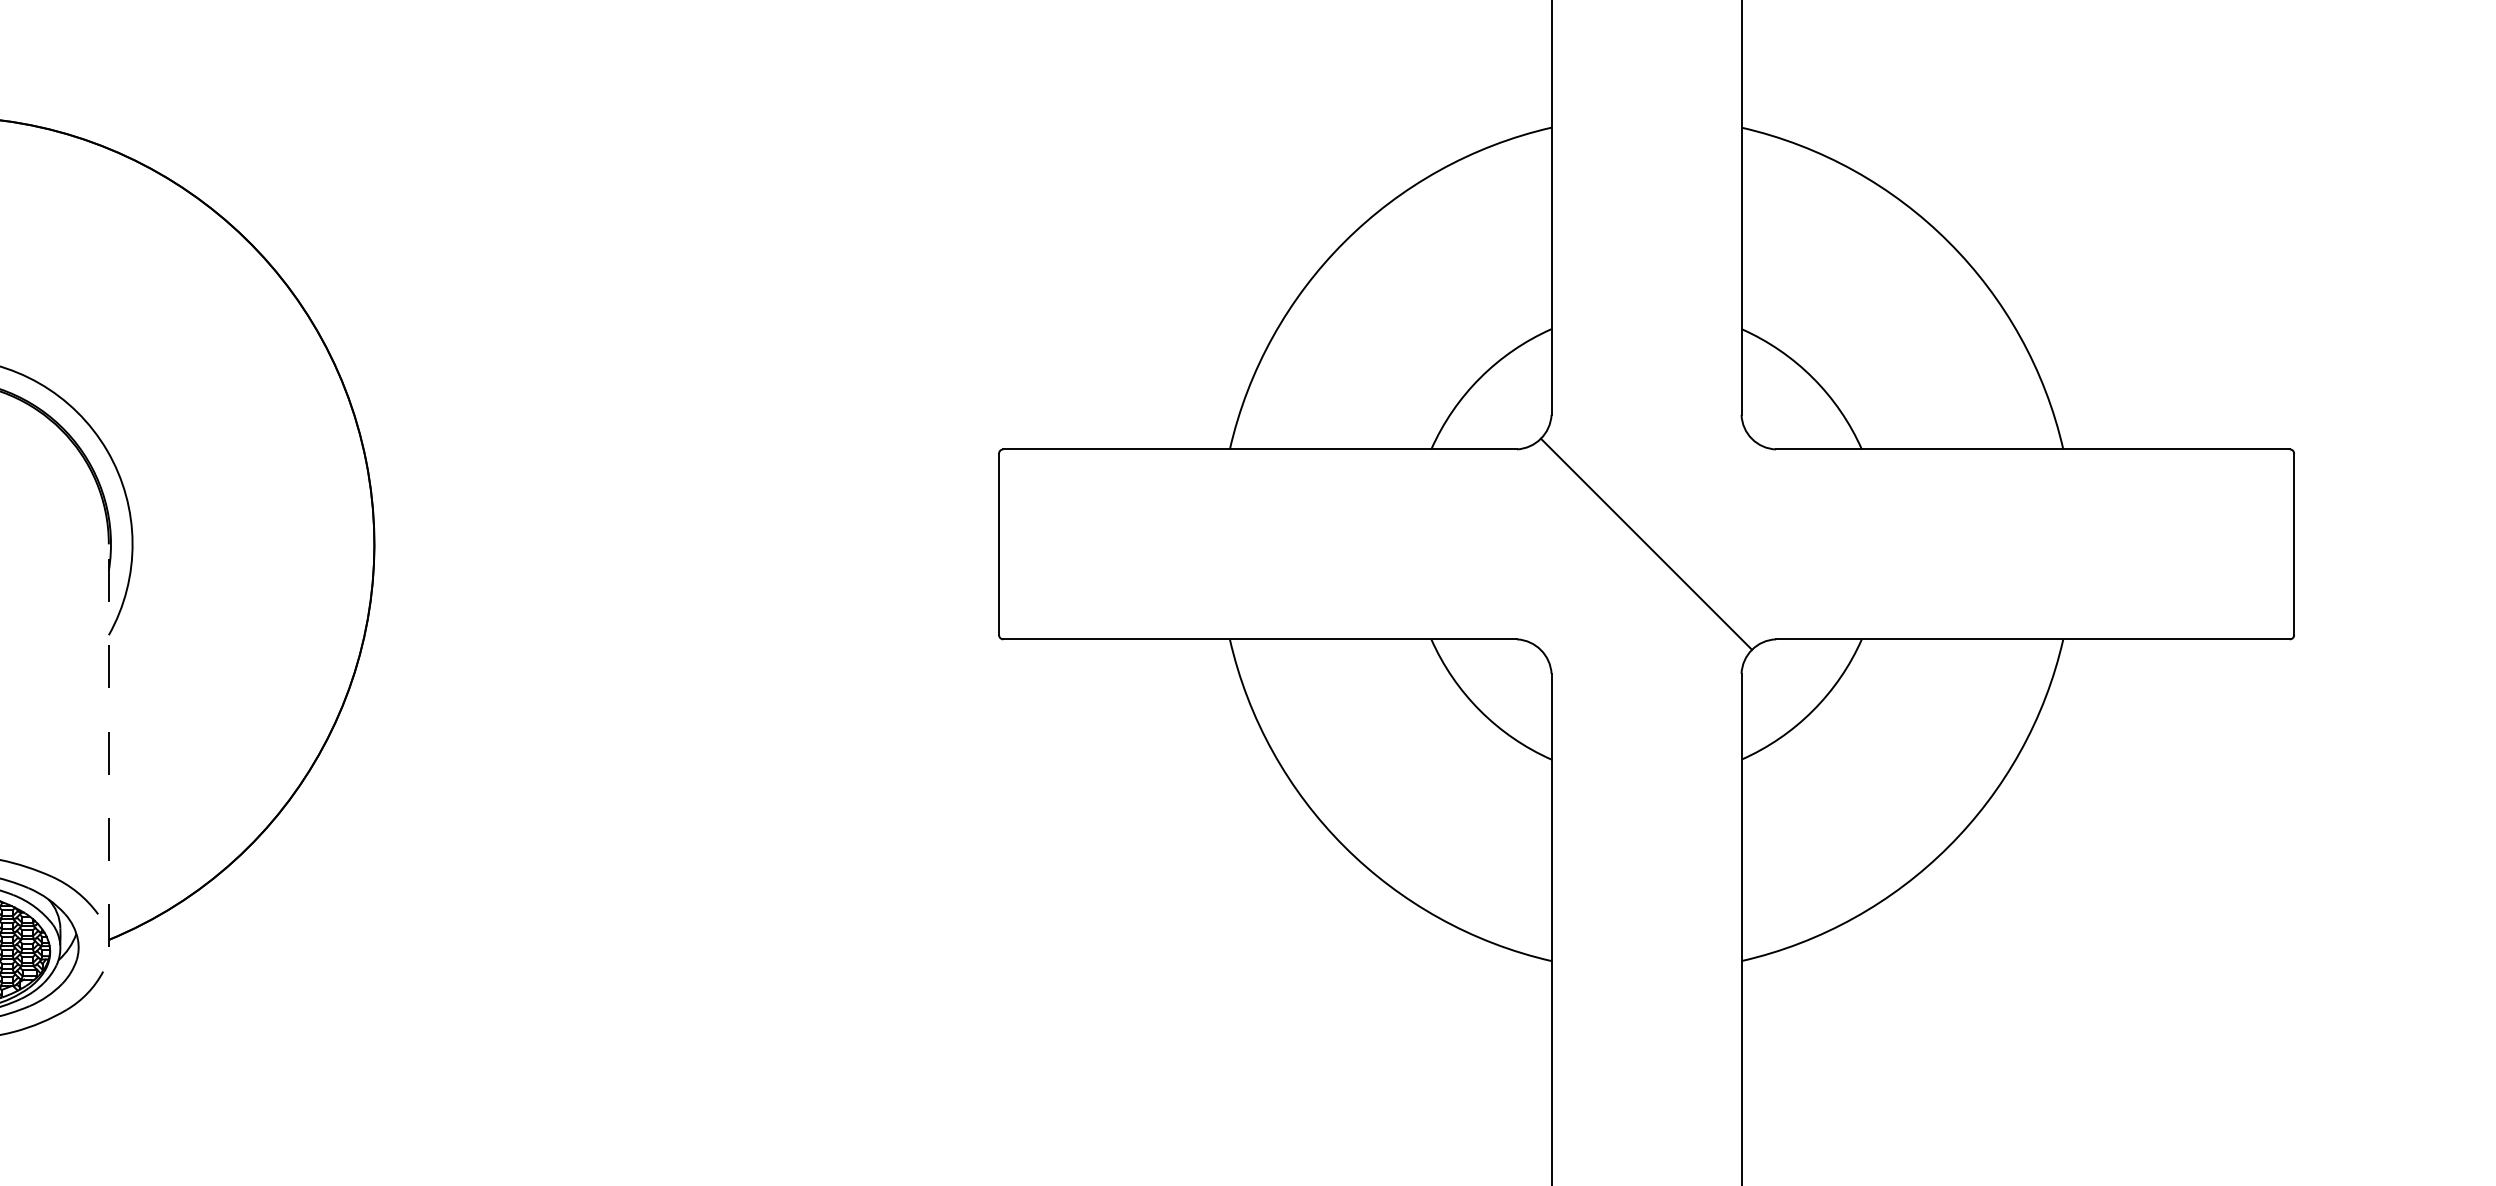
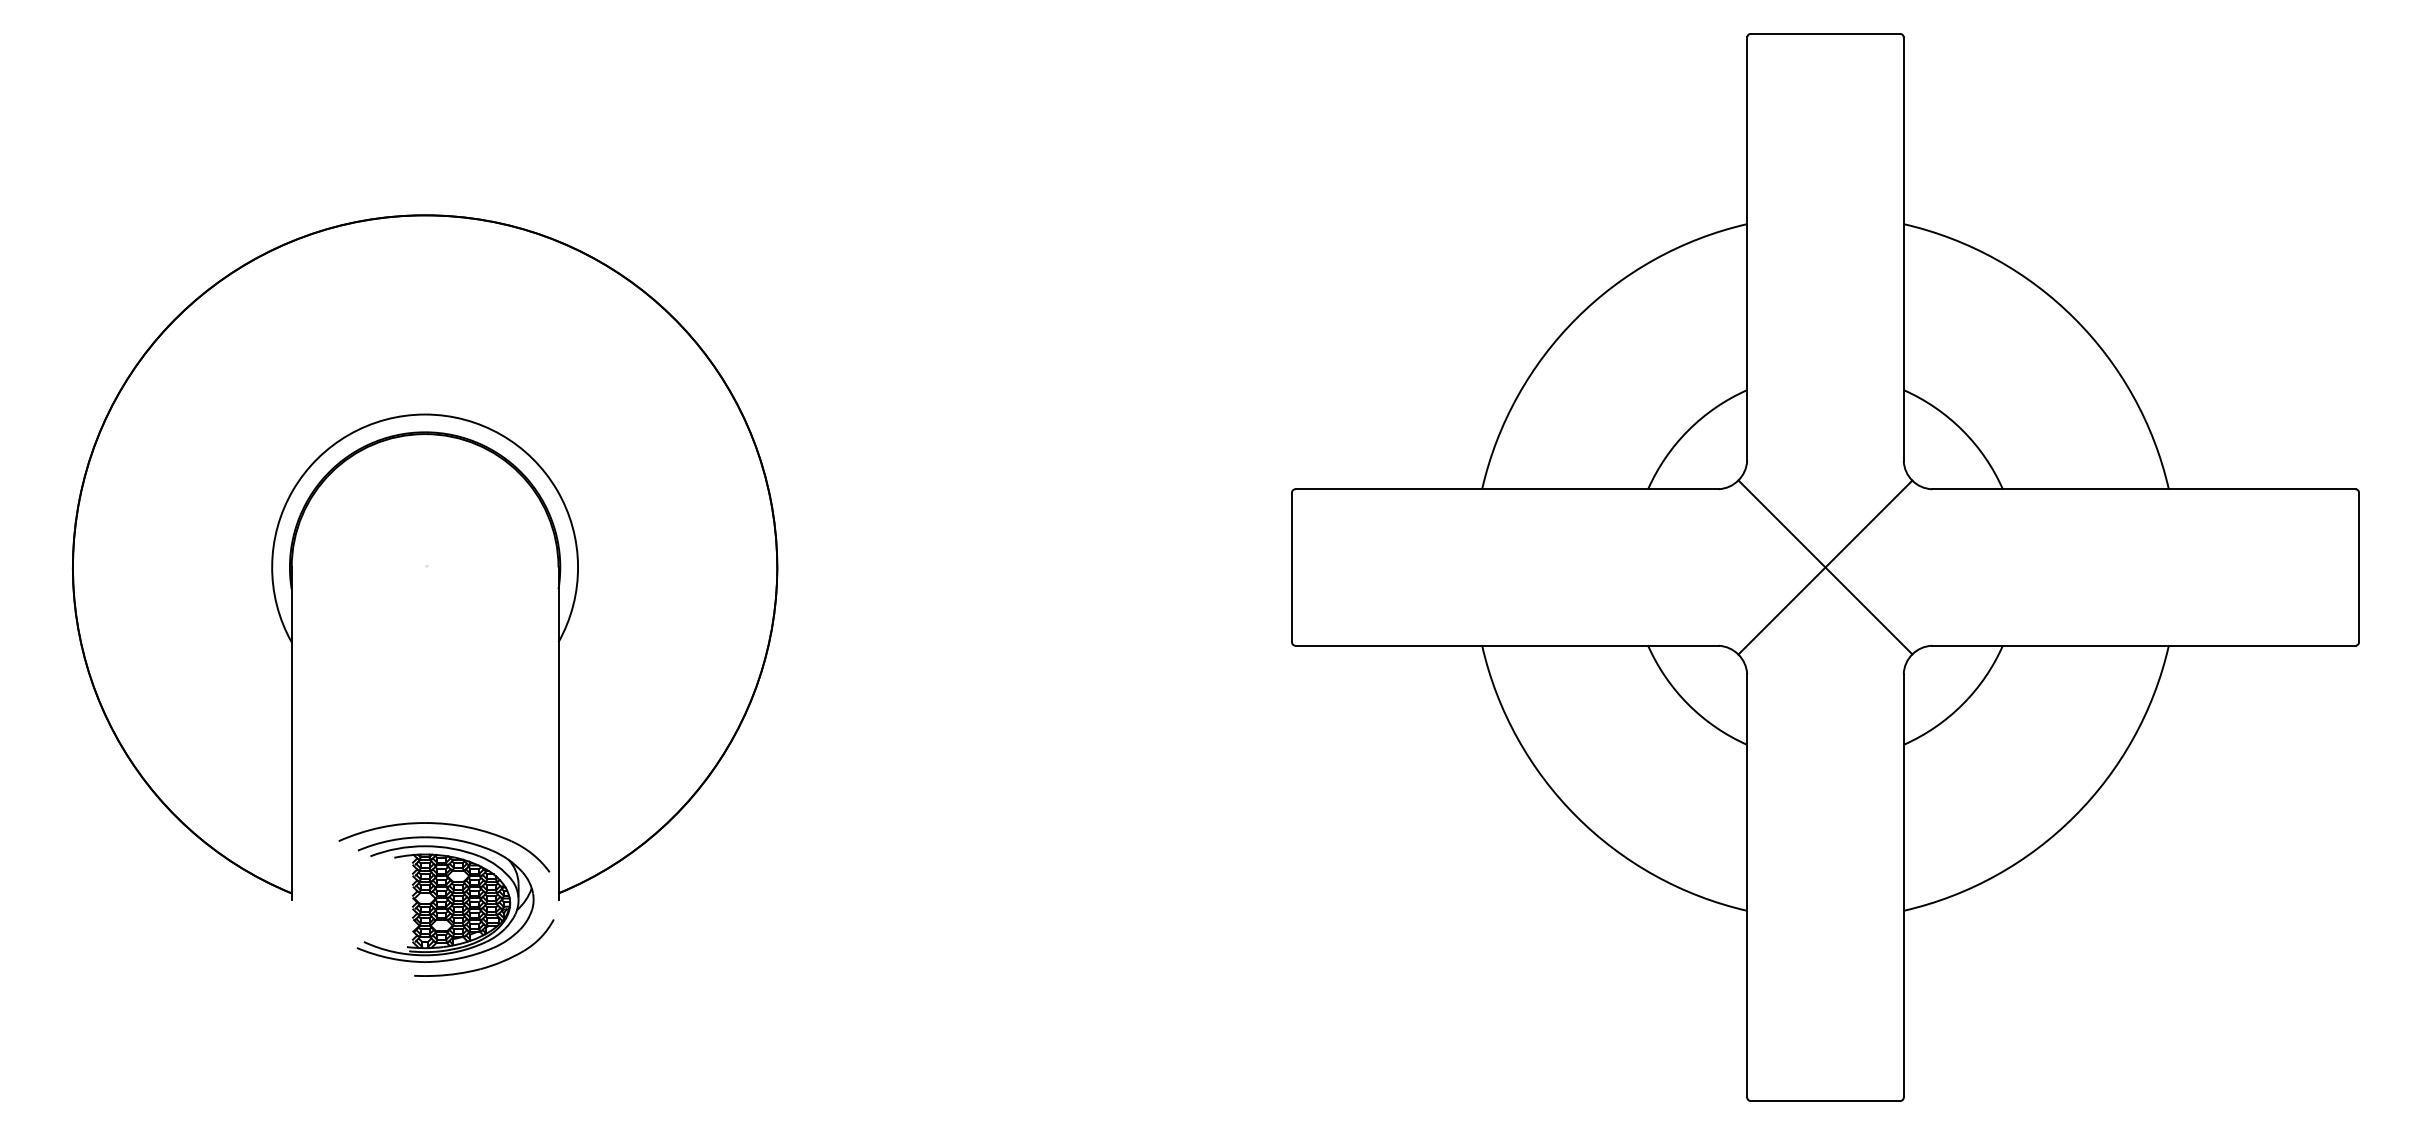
line: (1646, 544) -> (1825, 567), added
line: (108, 745) -> (558, 733), dashed -> solid

